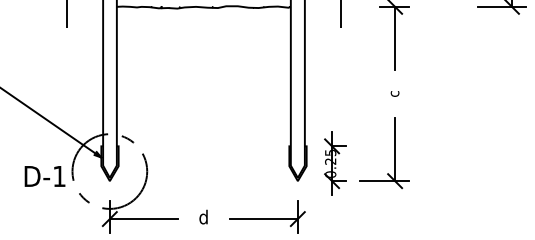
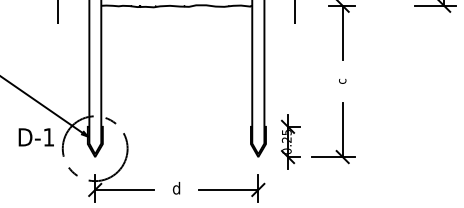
text: (44, 176) -> (35, 137), moved

